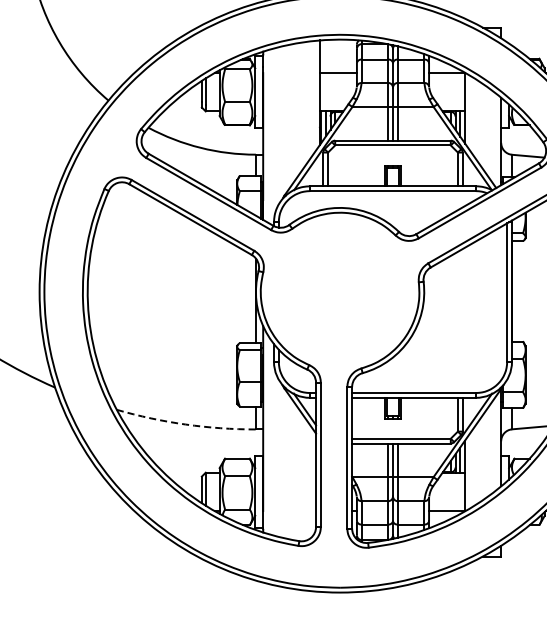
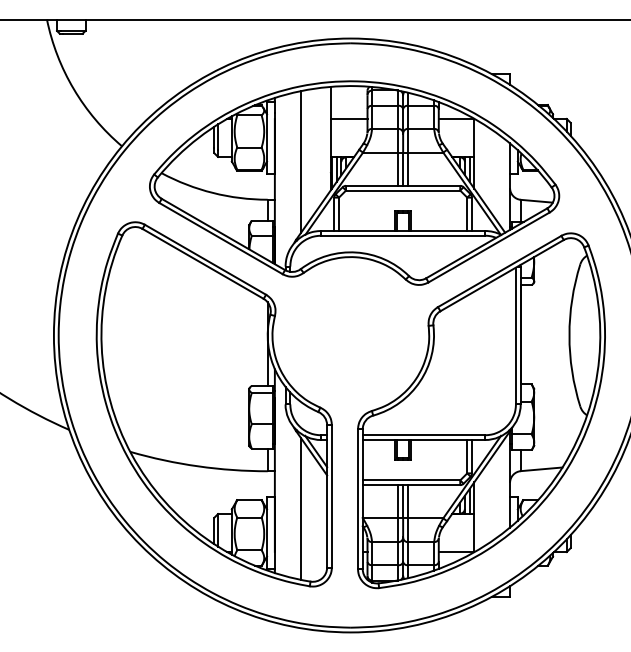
line: (290, 115) -> (301, 161), added
arc: (185, 424) -> (198, 466), dashed -> solid
line: (290, 467) -> (301, 508), added

